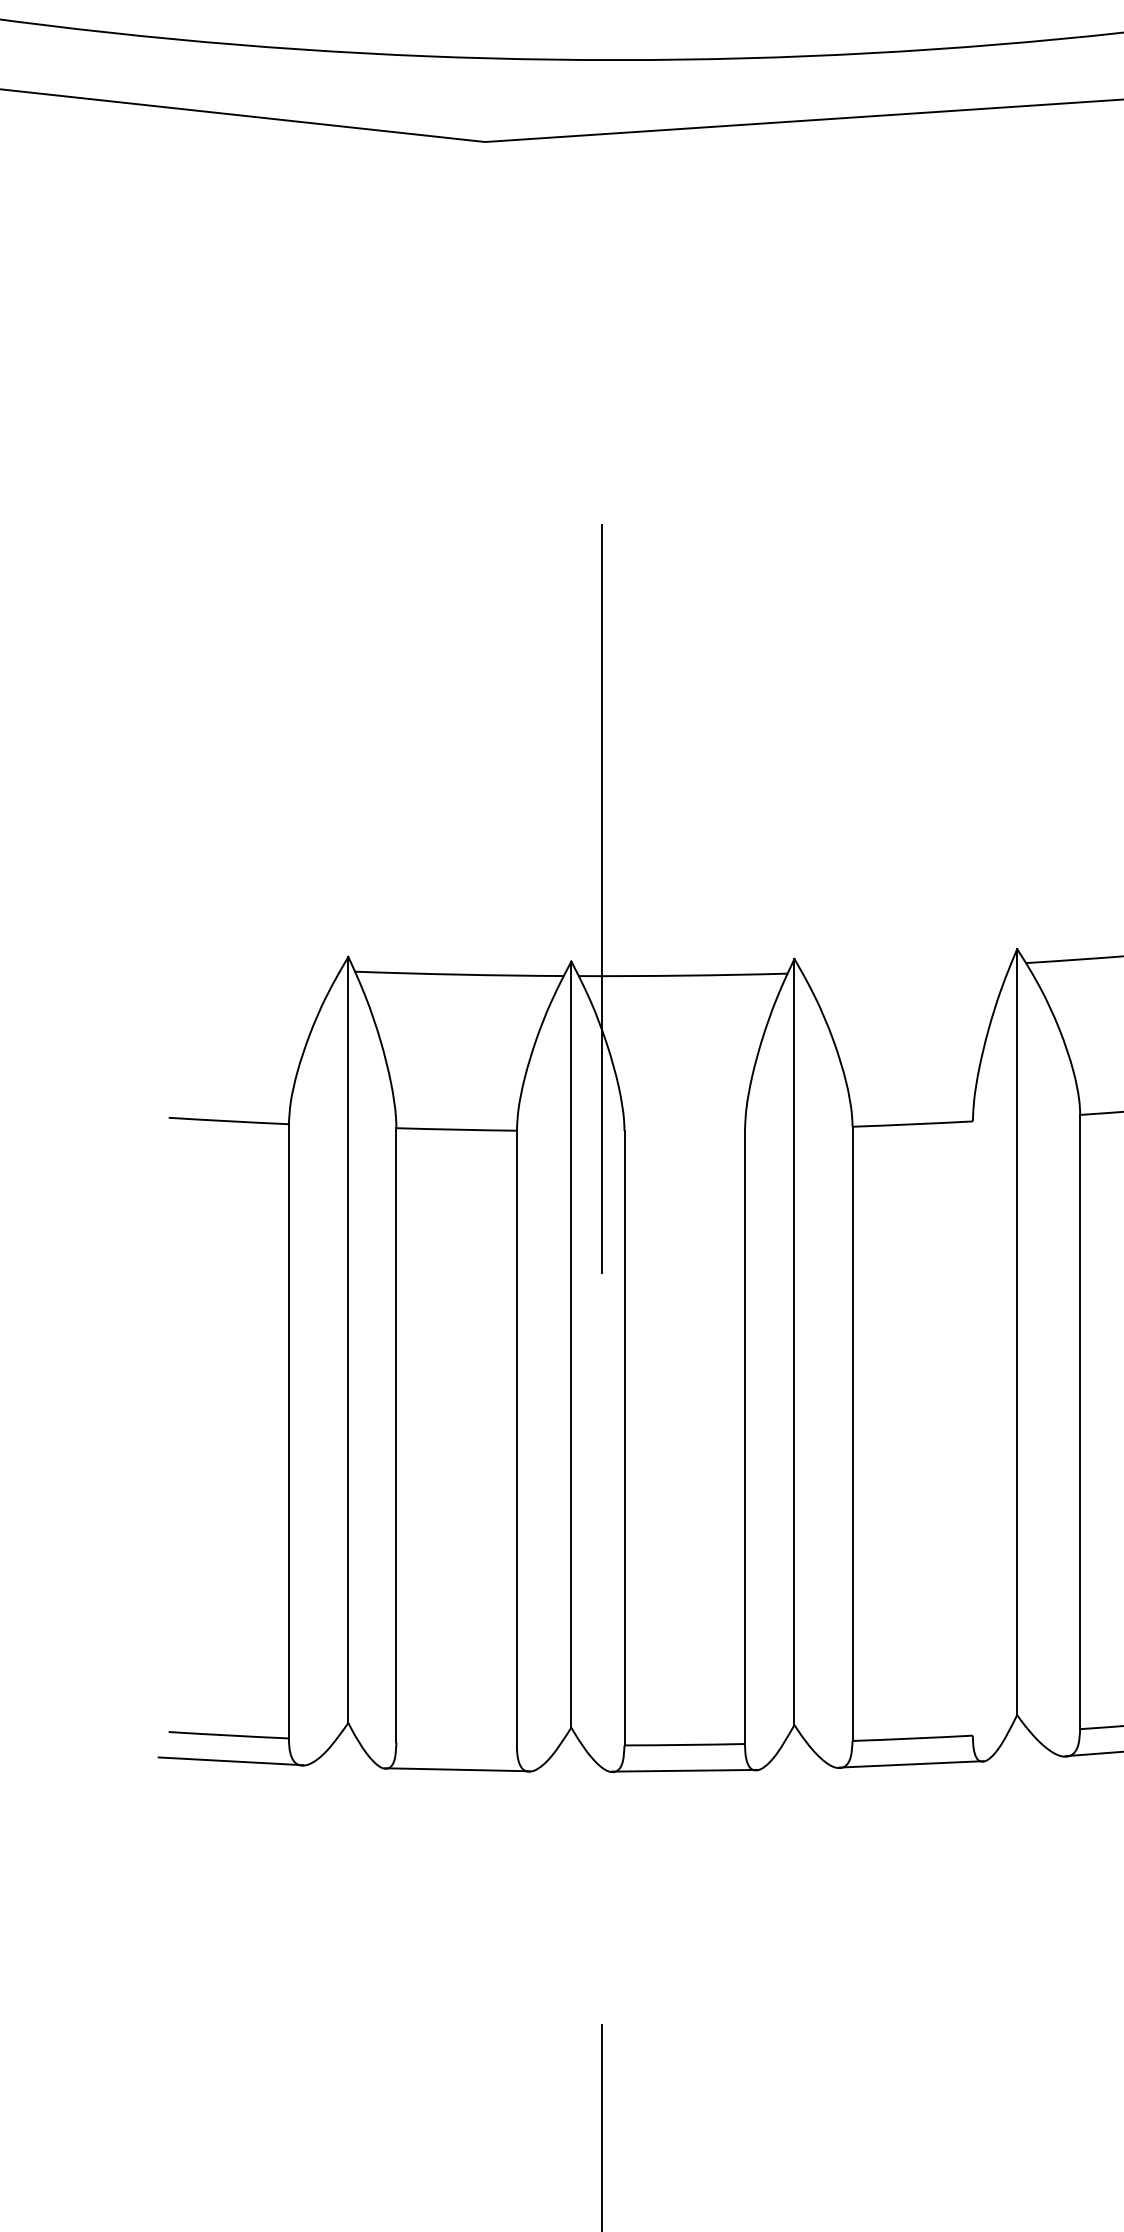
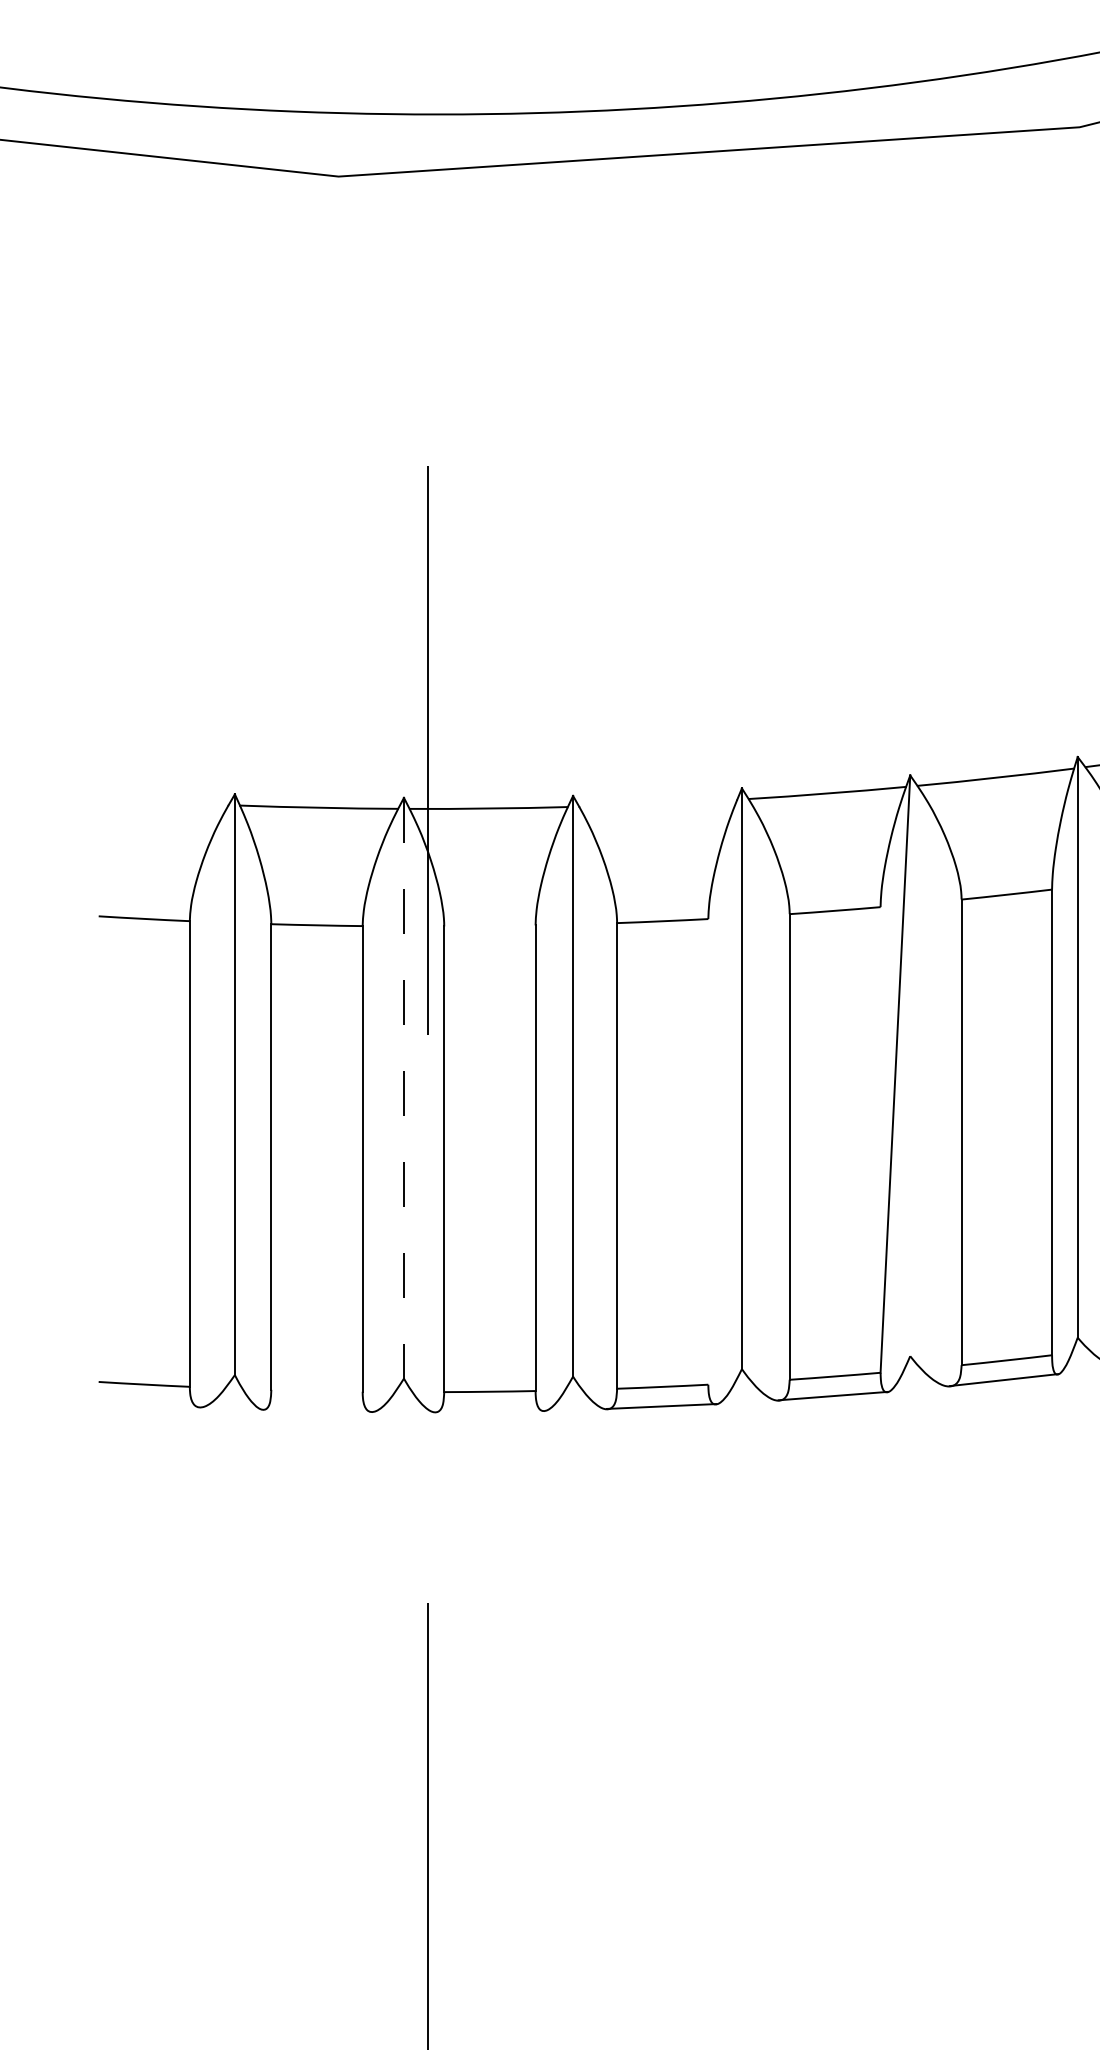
line: (570, 1344) -> (403, 1088), solid -> dashed
line: (230, 1761) -> (145, 1404), removed
line: (457, 1769) -> (317, 1410), removed
line: (684, 1769) -> (489, 1410), removed

